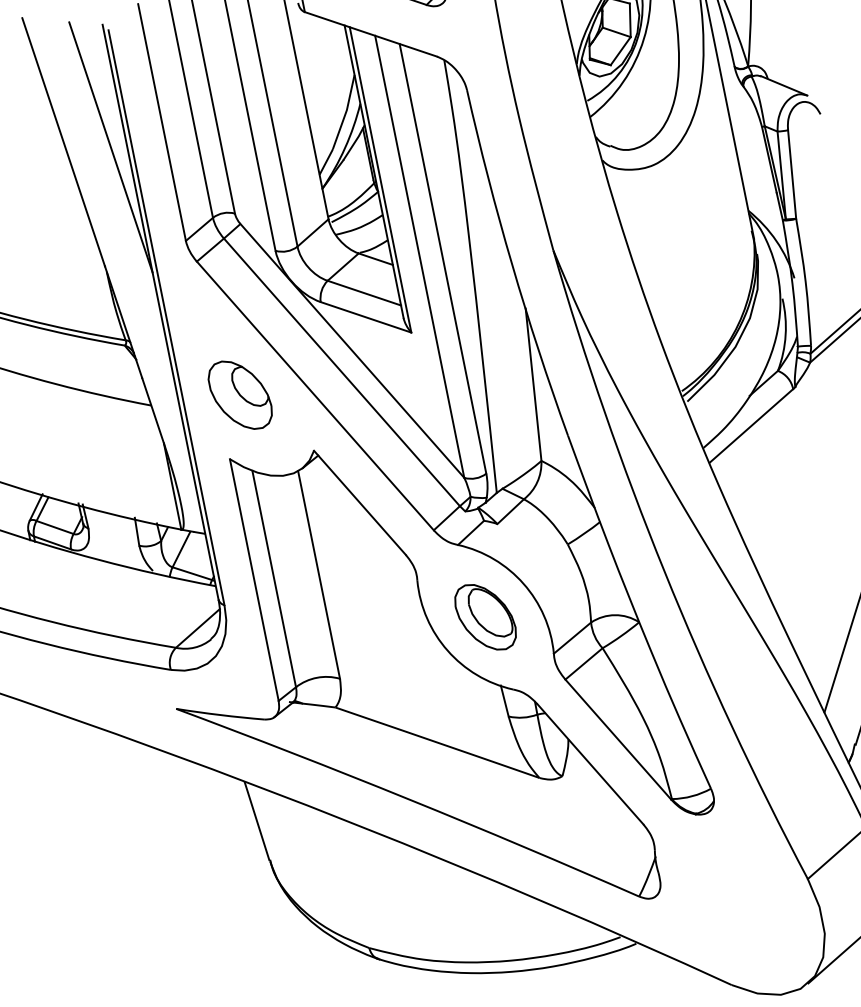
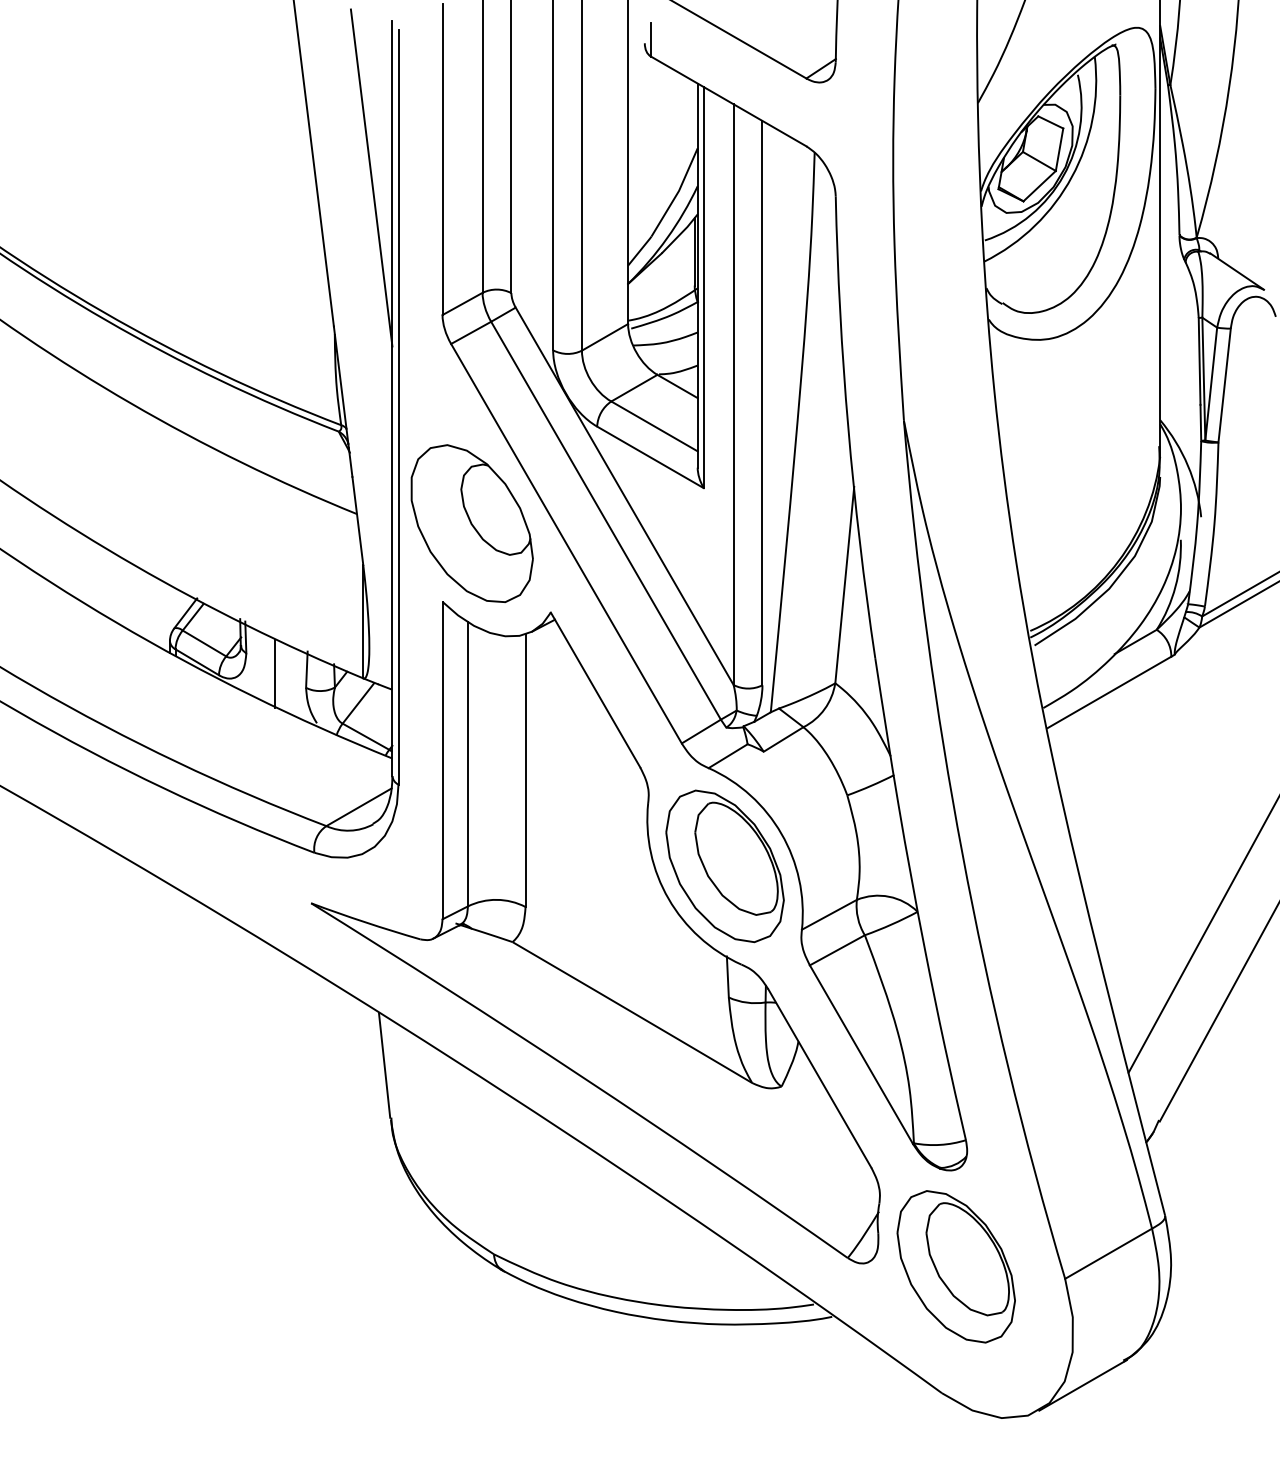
part: (239, 395) -> (471, 523), size x1.67
line: (113, 539) -> (275, 673), added
part: (485, 617) -> (724, 866), size x1.67
part: (722, 886) -> (955, 1266), added

